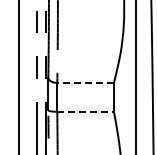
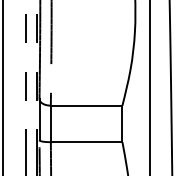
line: (85, 82) -> (86, 105), dashed -> solid
line: (86, 111) -> (87, 141), dashed -> solid

